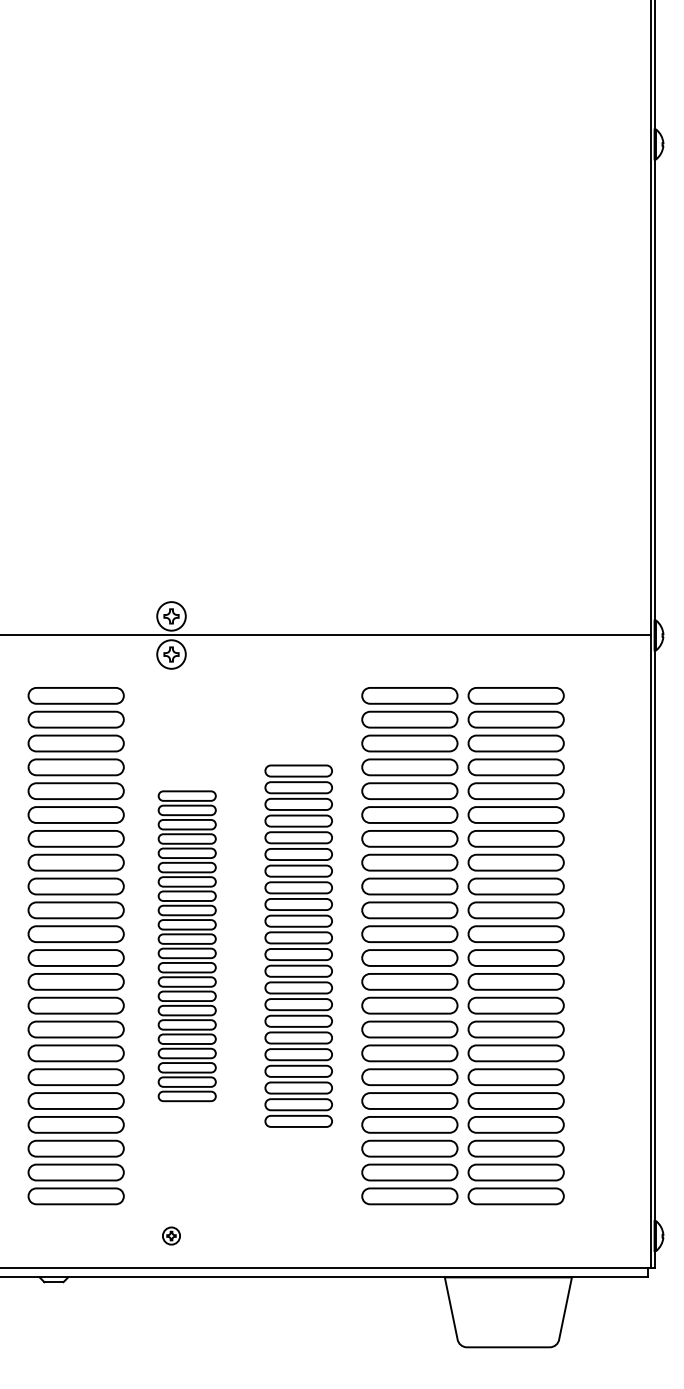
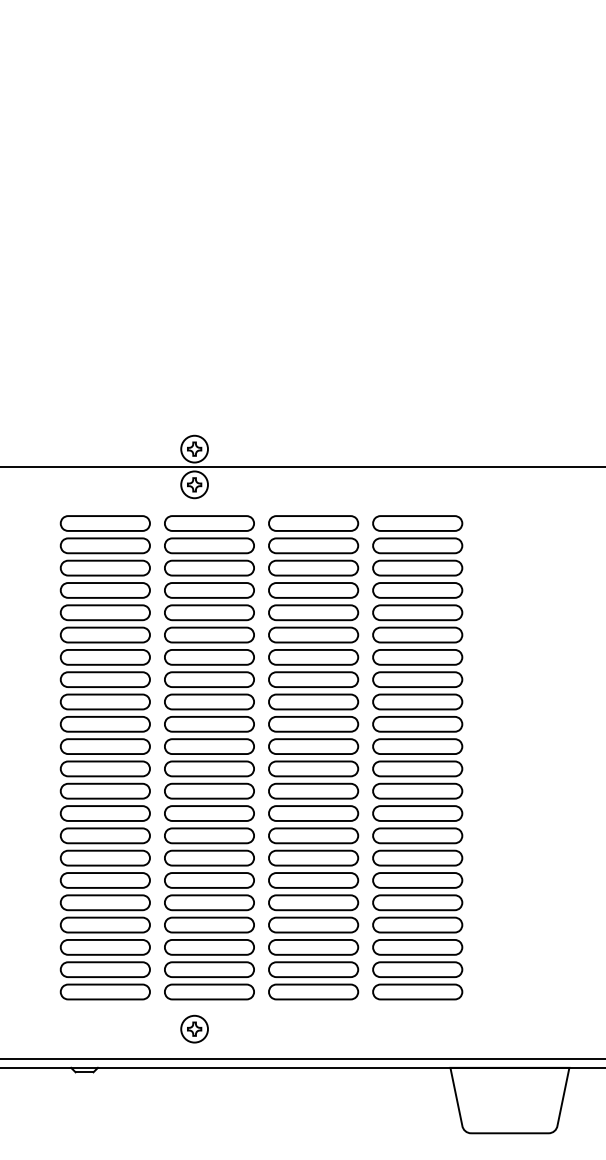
part: (186, 946) -> (208, 758), size x1.67
part: (298, 946) -> (313, 758), size x1.43
part: (515, 946) -> (516, 758), removed
part: (171, 1235) -> (194, 1028), size x1.67

